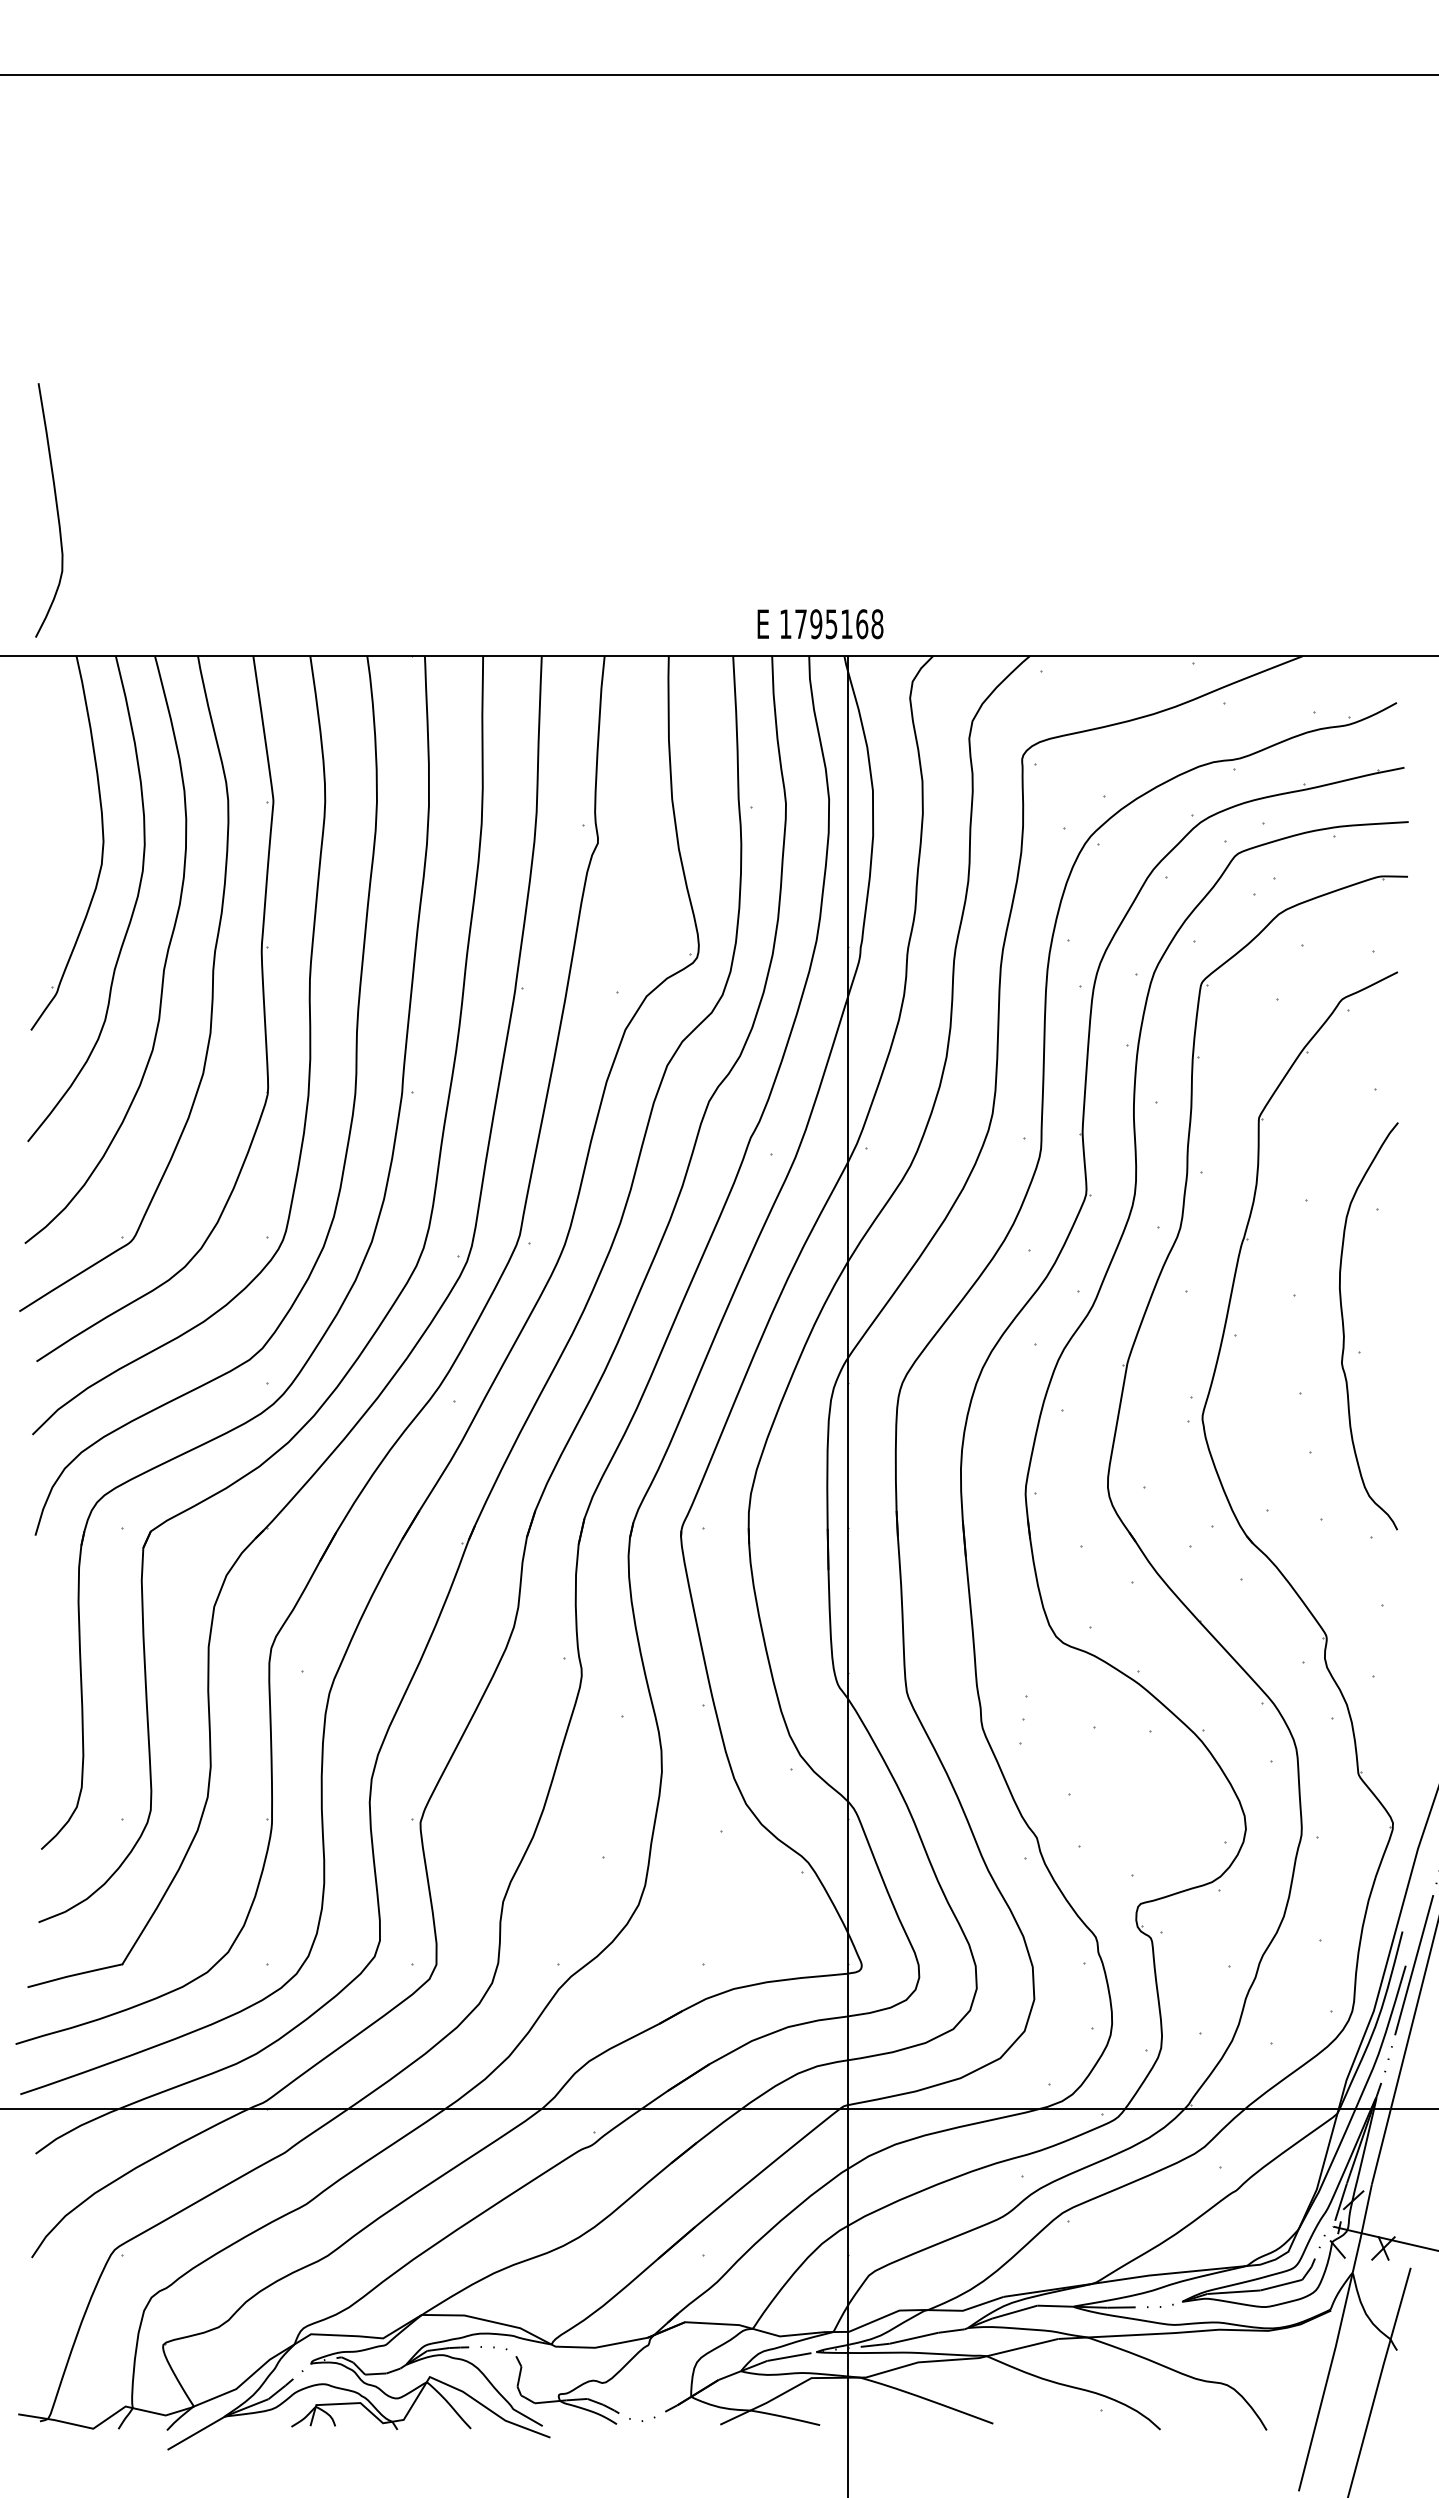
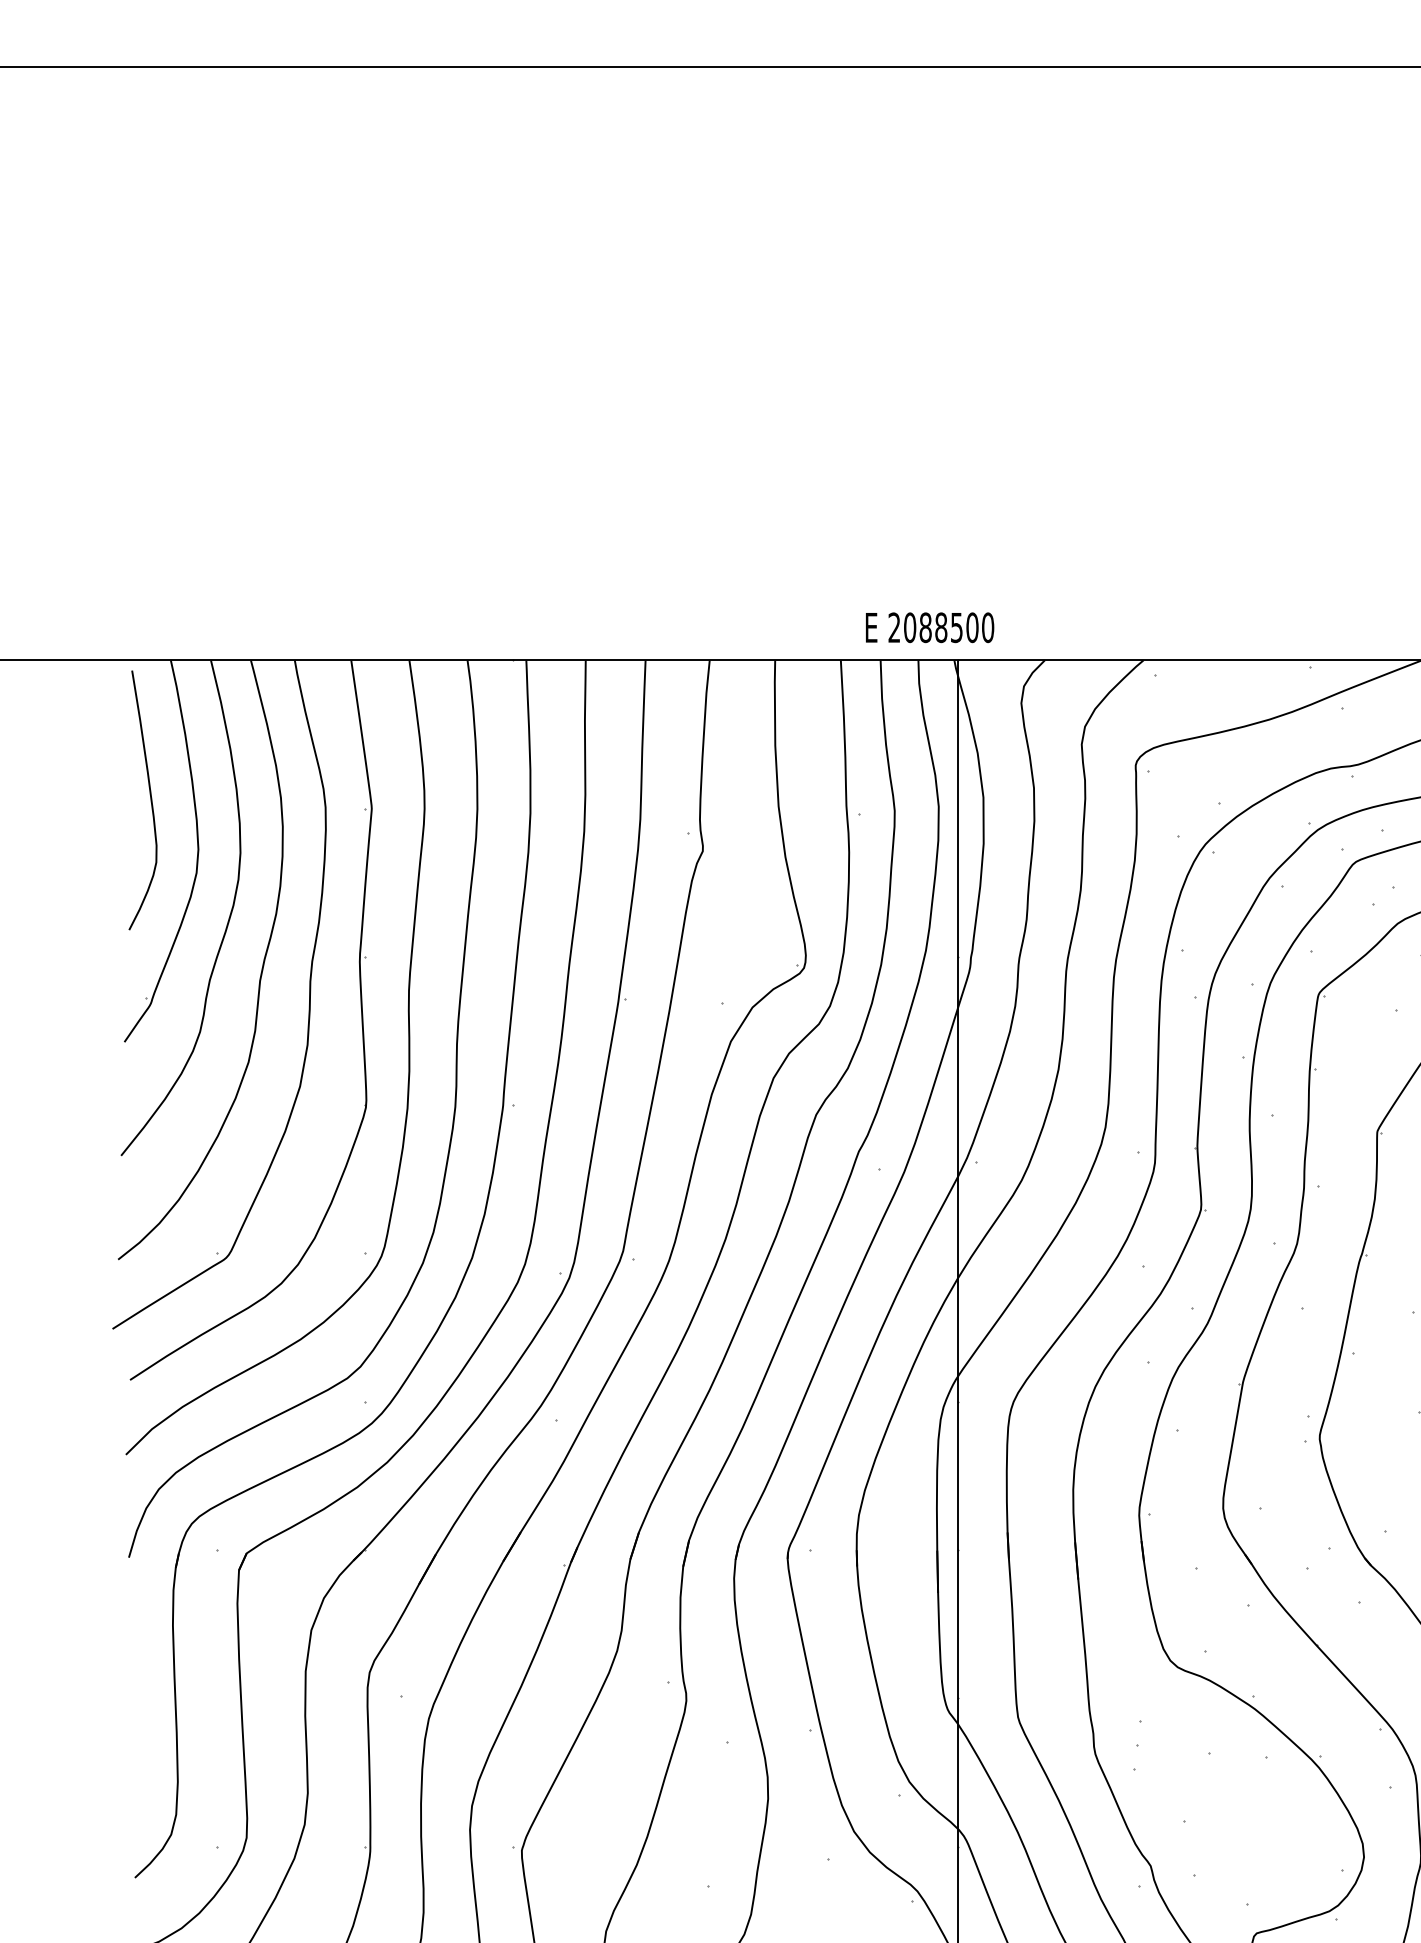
curve: (56, 510) -> (150, 800), moved
text: (831, 624) -> (941, 628), 1795168 -> 2088500

